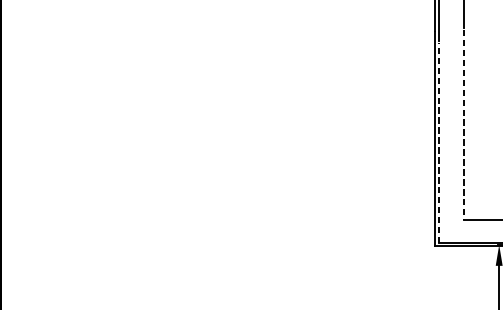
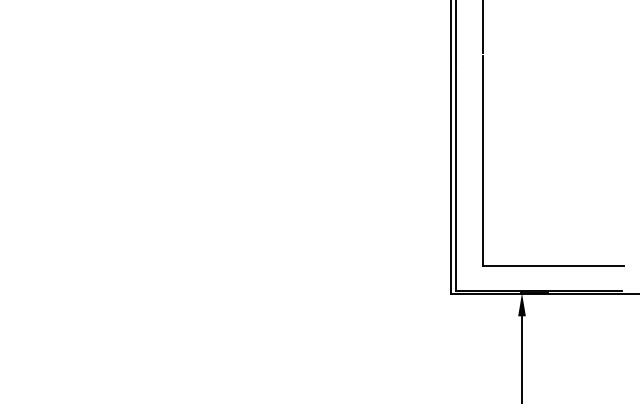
line: (464, 125) -> (483, 161), dashed -> solid
line: (438, 142) -> (455, 180), dashed -> solid

